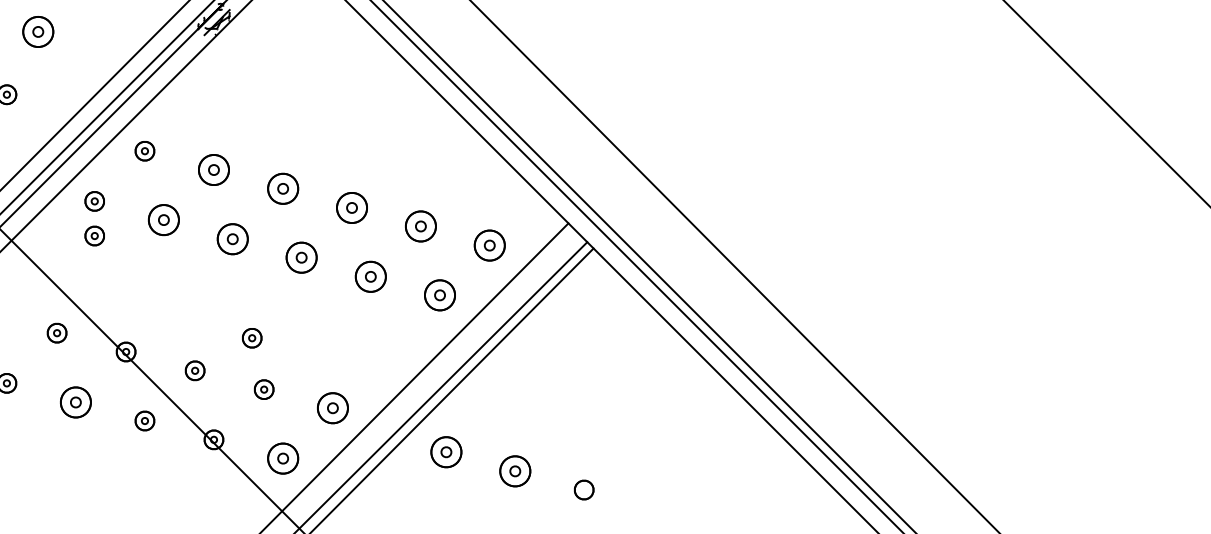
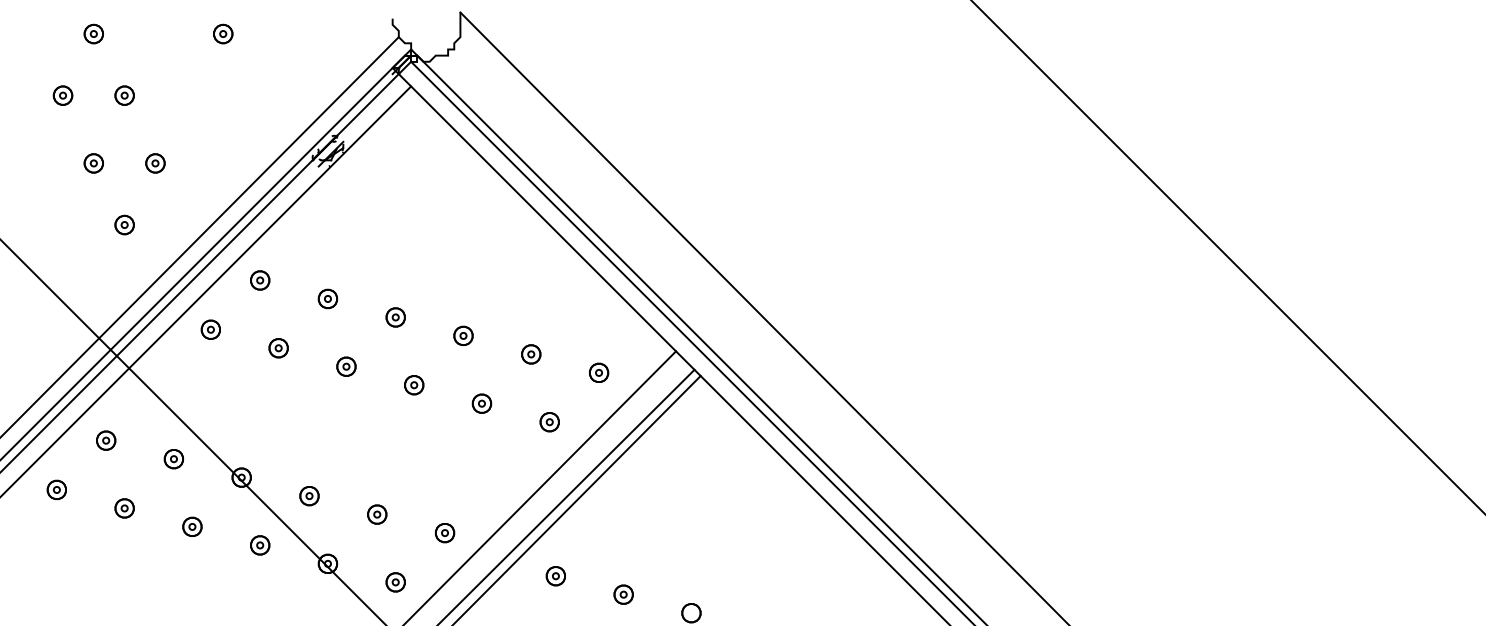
part: (38, 32) -> (155, 163), size x0.62
part: (213, 169) -> (327, 298), size x0.62
part: (282, 188) -> (395, 317), size x0.62
part: (352, 207) -> (463, 335), size x0.62
part: (163, 220) -> (278, 348), size x0.62
part: (421, 226) -> (531, 354), size x0.62
part: (94, 235) -> (210, 363), removed
part: (232, 238) -> (346, 366), size x0.62
part: (490, 244) -> (599, 372), size x0.62
part: (302, 258) -> (414, 385), size x0.62
part: (370, 276) -> (481, 403), size x0.62
part: (439, 295) -> (549, 422), size x0.62
part: (252, 338) -> (365, 464), removed
part: (76, 401) -> (192, 526), size x0.62
part: (333, 408) -> (445, 533), size x0.62
part: (445, 452) -> (555, 576), size x0.62
part: (282, 458) -> (395, 582), size x0.62
part: (514, 471) -> (623, 594), size x0.62

